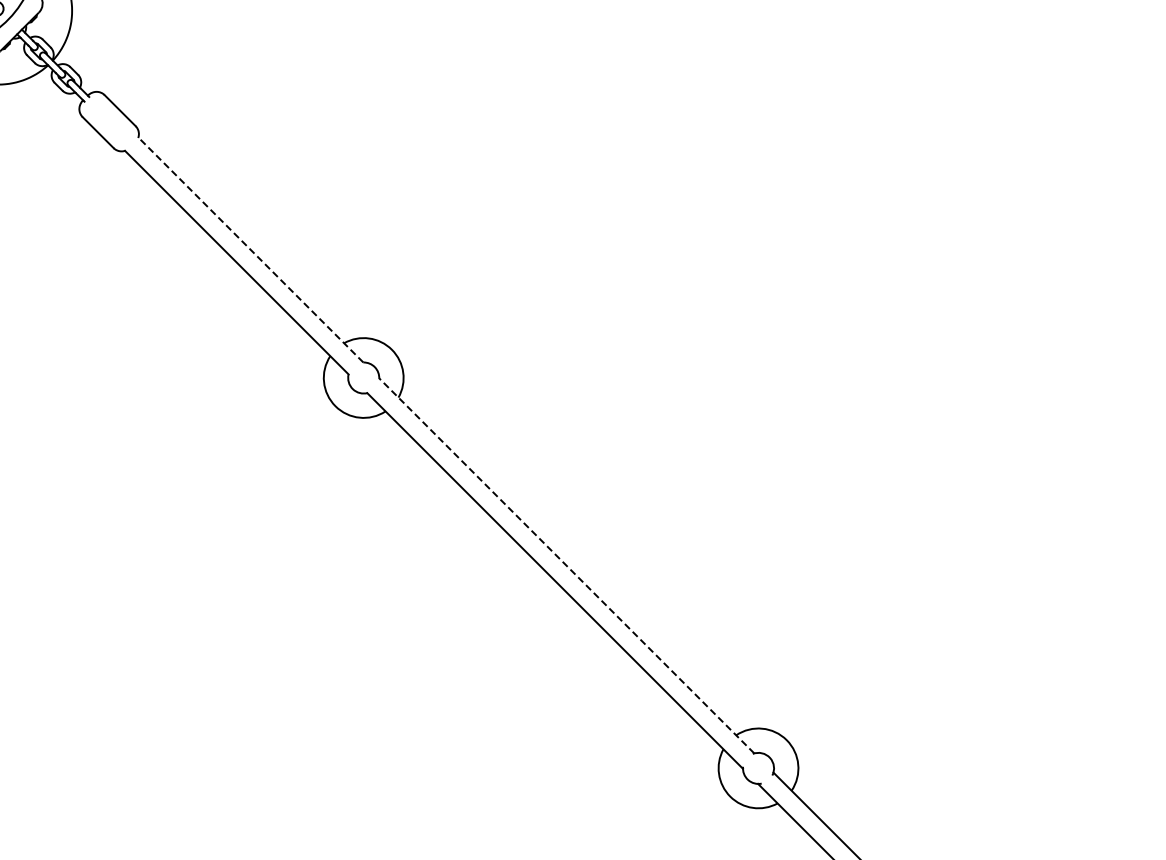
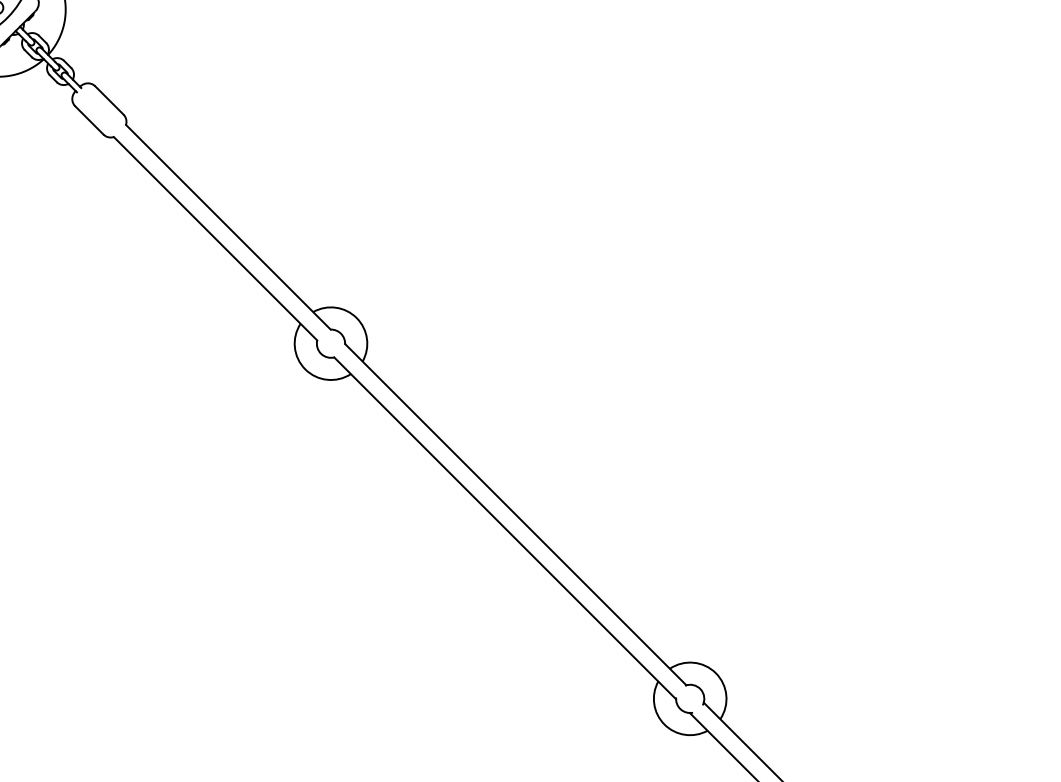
line: (250, 249) -> (227, 226), dashed -> solid
line: (566, 565) -> (515, 514), dashed -> solid

